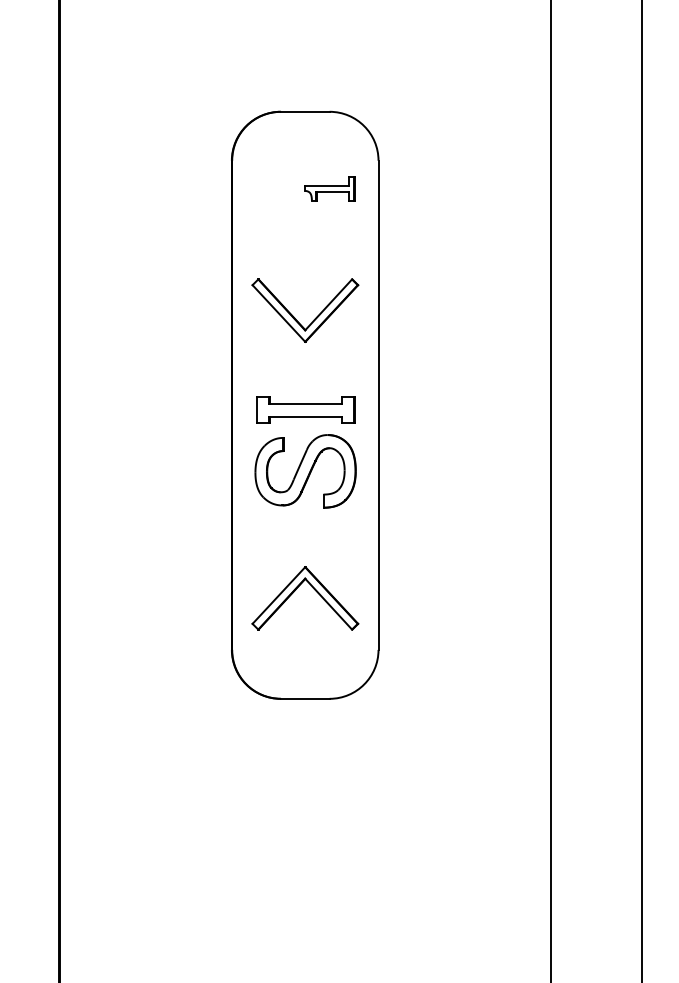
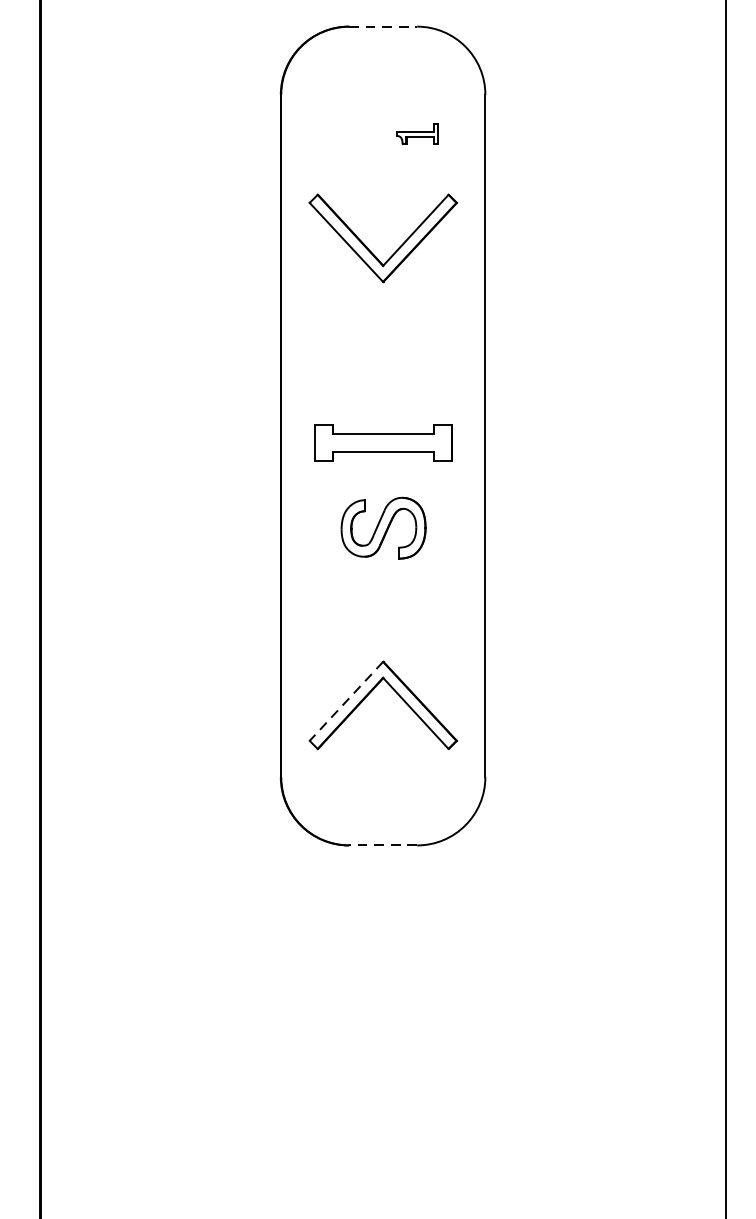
line: (305, 111) -> (383, 26), solid -> dashed
part: (329, 188) -> (416, 133), size x0.6
part: (314, 318) -> (396, 249), moved
part: (305, 471) -> (383, 528), size x0.6
line: (278, 595) -> (345, 701), solid -> dashed
line: (304, 698) -> (382, 844), solid -> dashed

